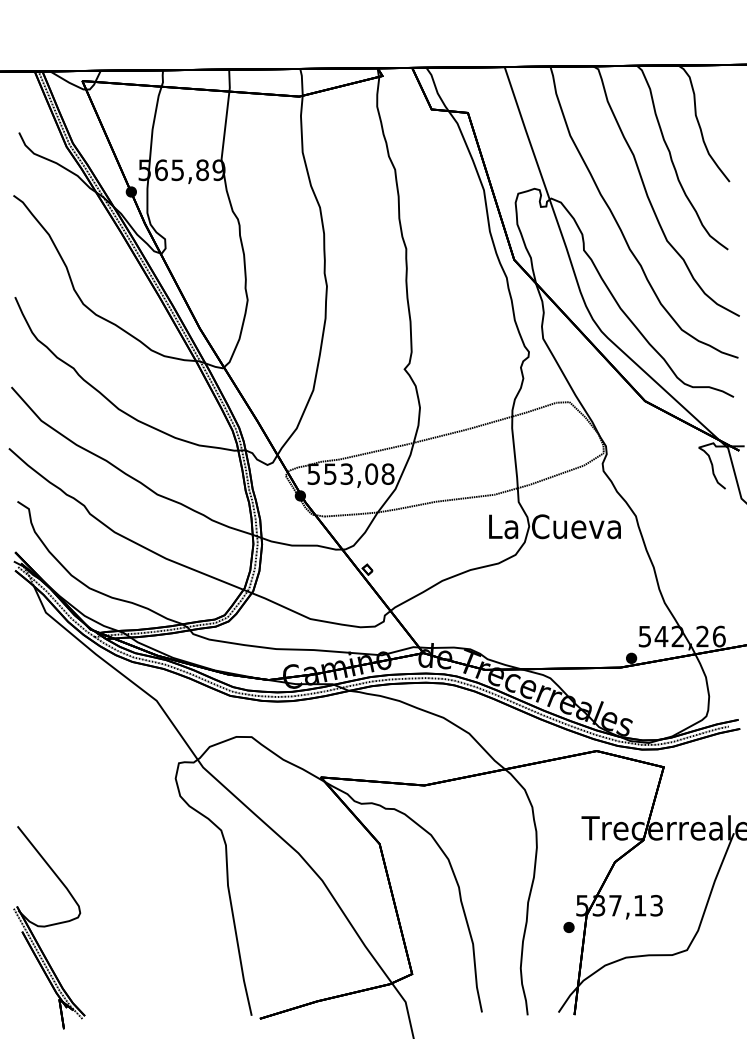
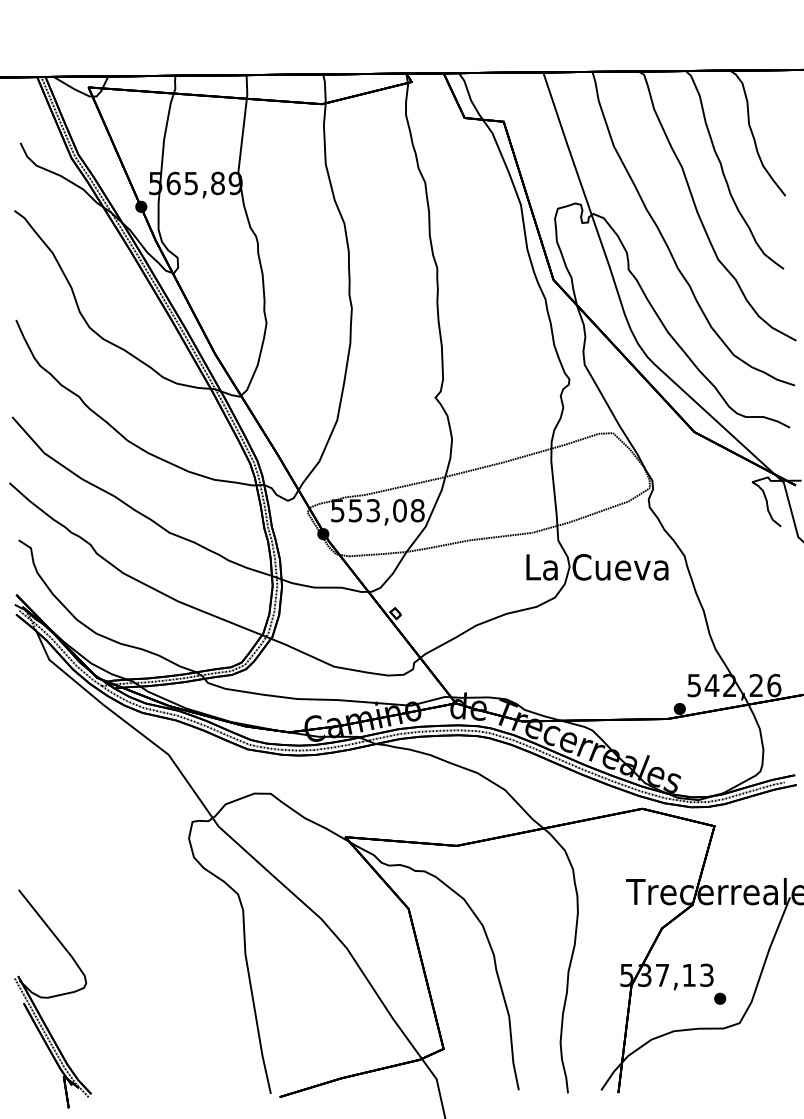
part: (568, 927) -> (719, 998), moved

